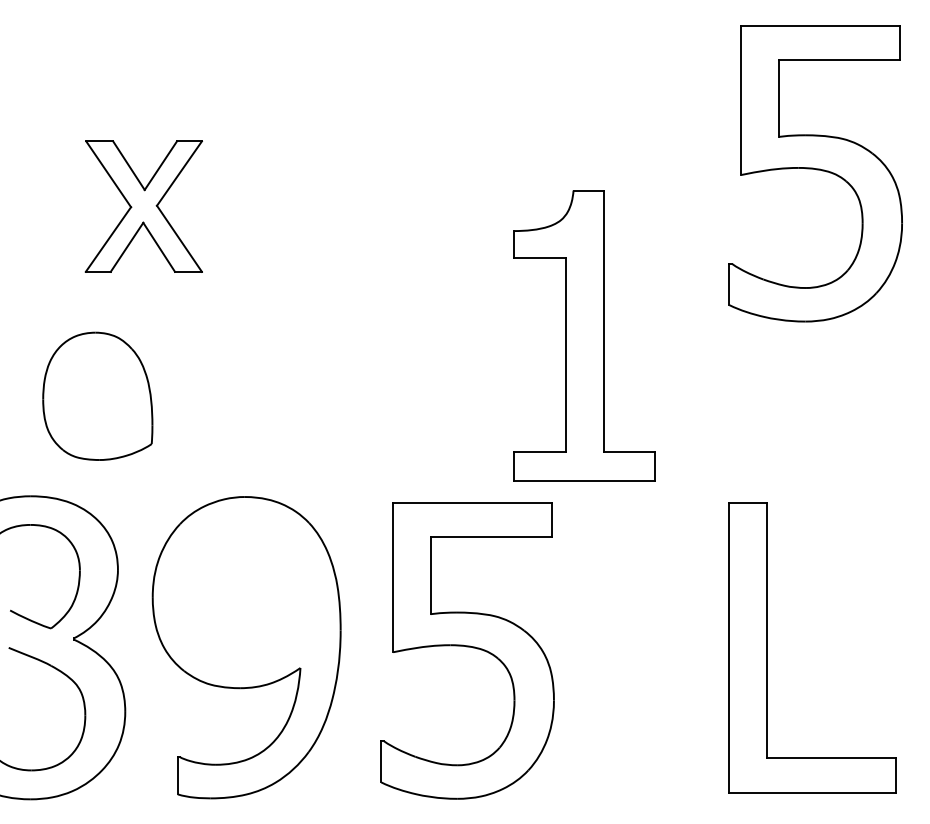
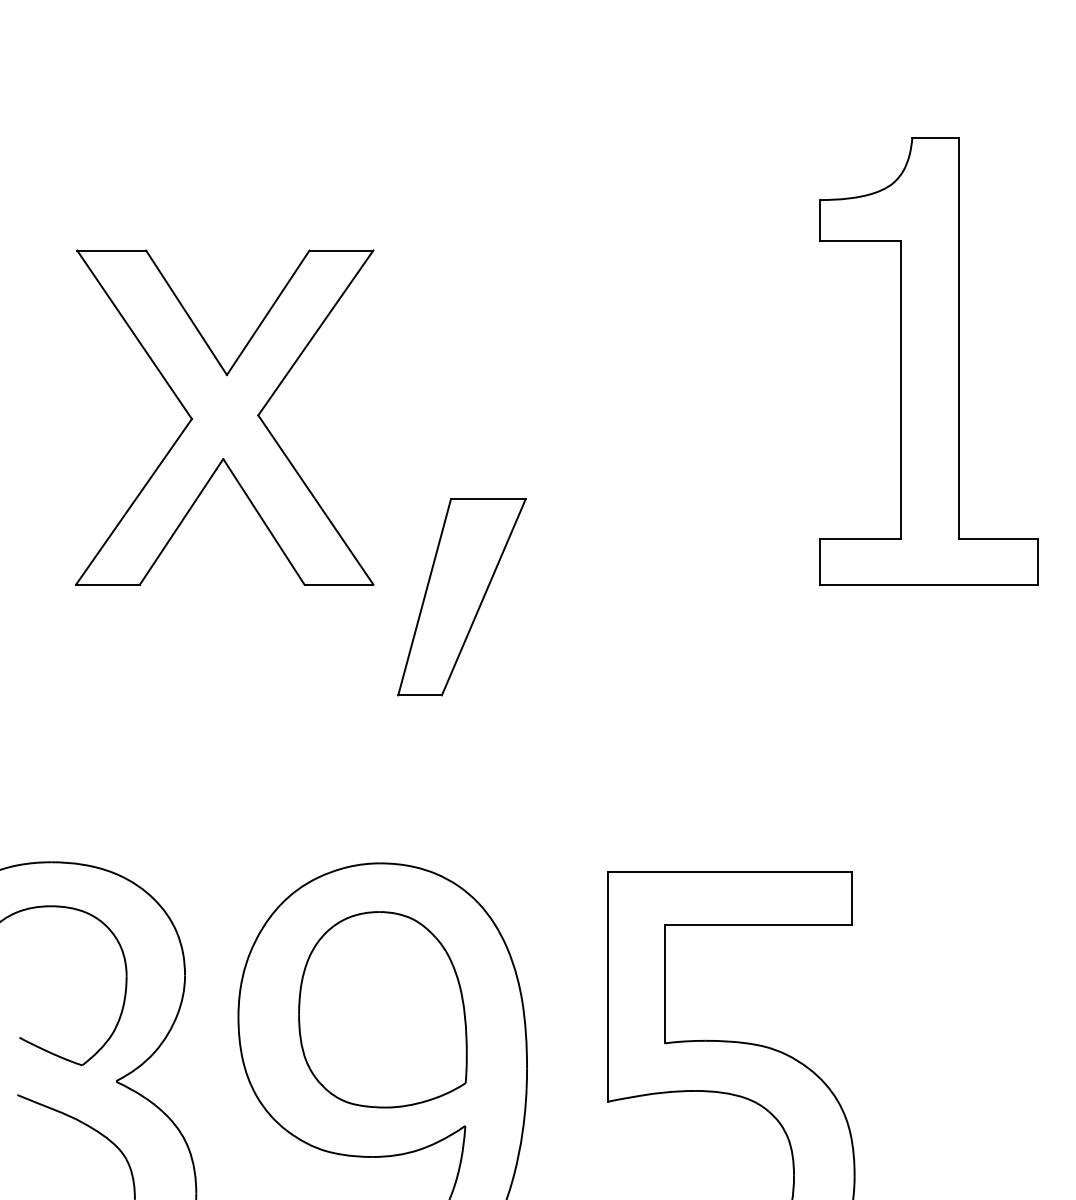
part: (143, 206) -> (224, 417), size x1.67
part: (297, 323) -> (460, 596), added
part: (584, 335) -> (929, 360), moved
part: (97, 395) -> (382, 1008), moved

